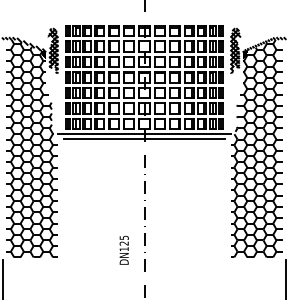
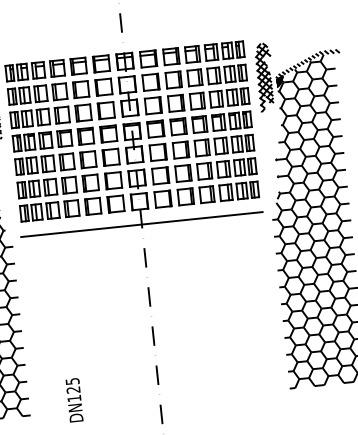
line: (144, 134) -> (141, 217), removed
text: (123, 249) -> (73, 399), moved

